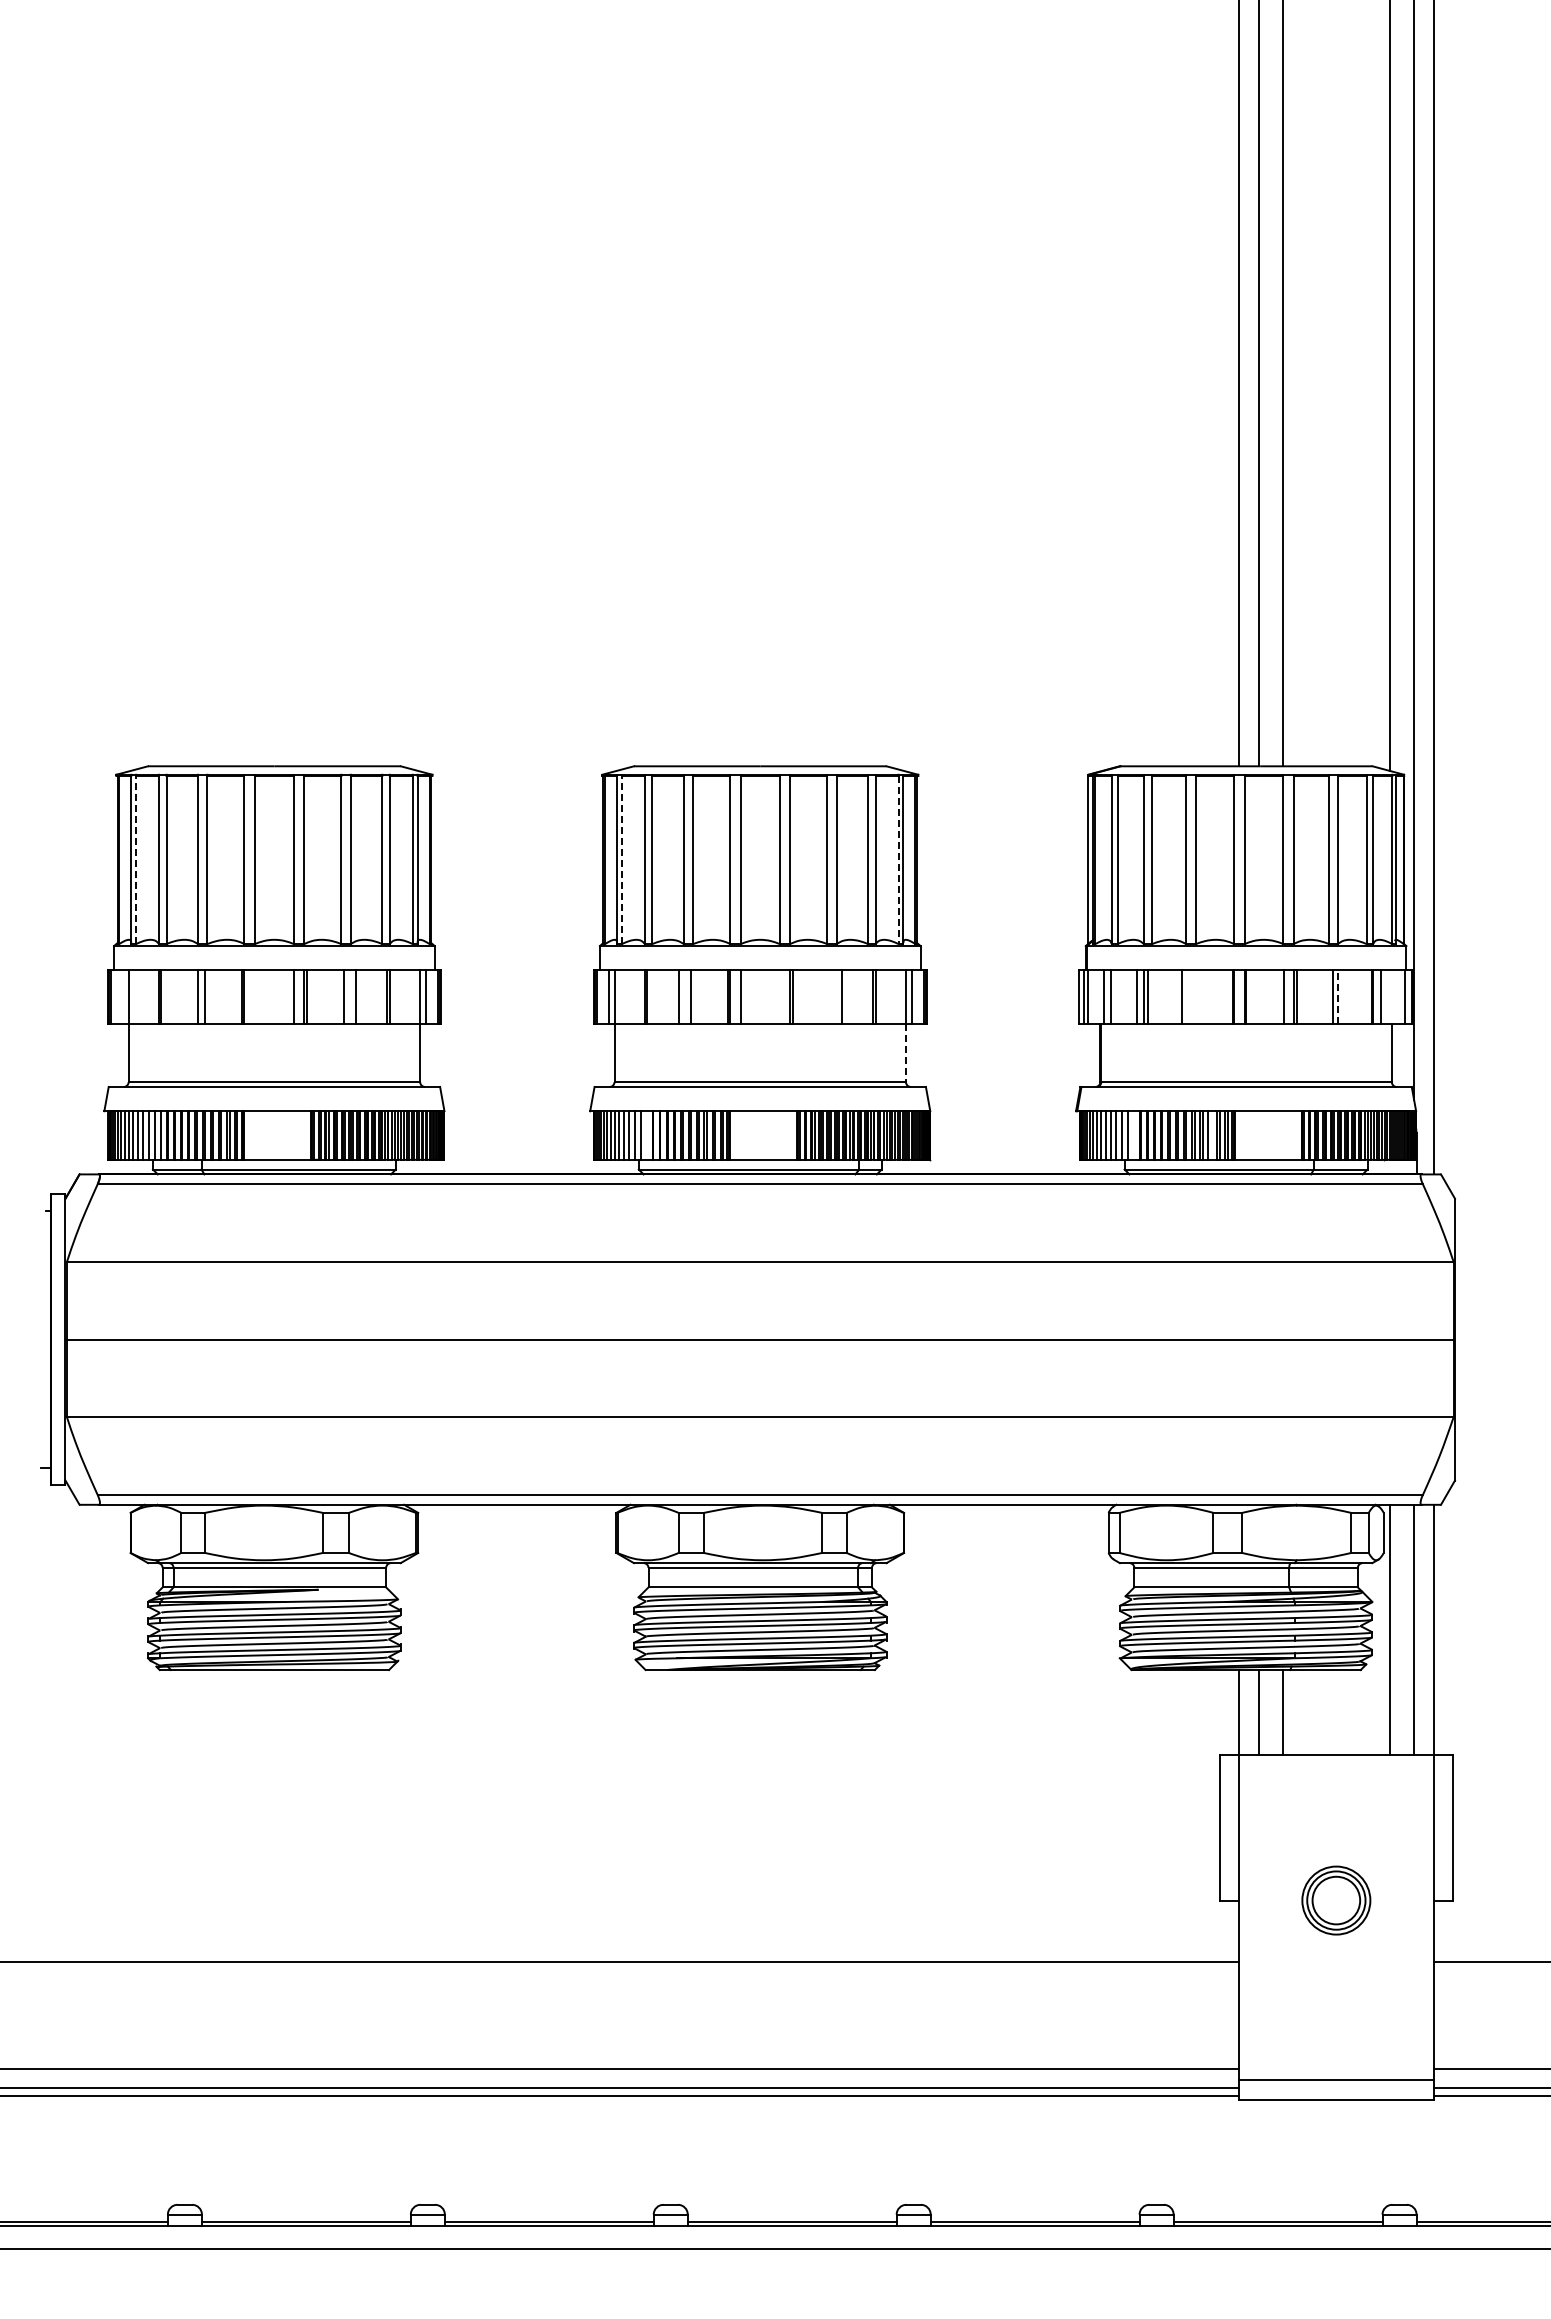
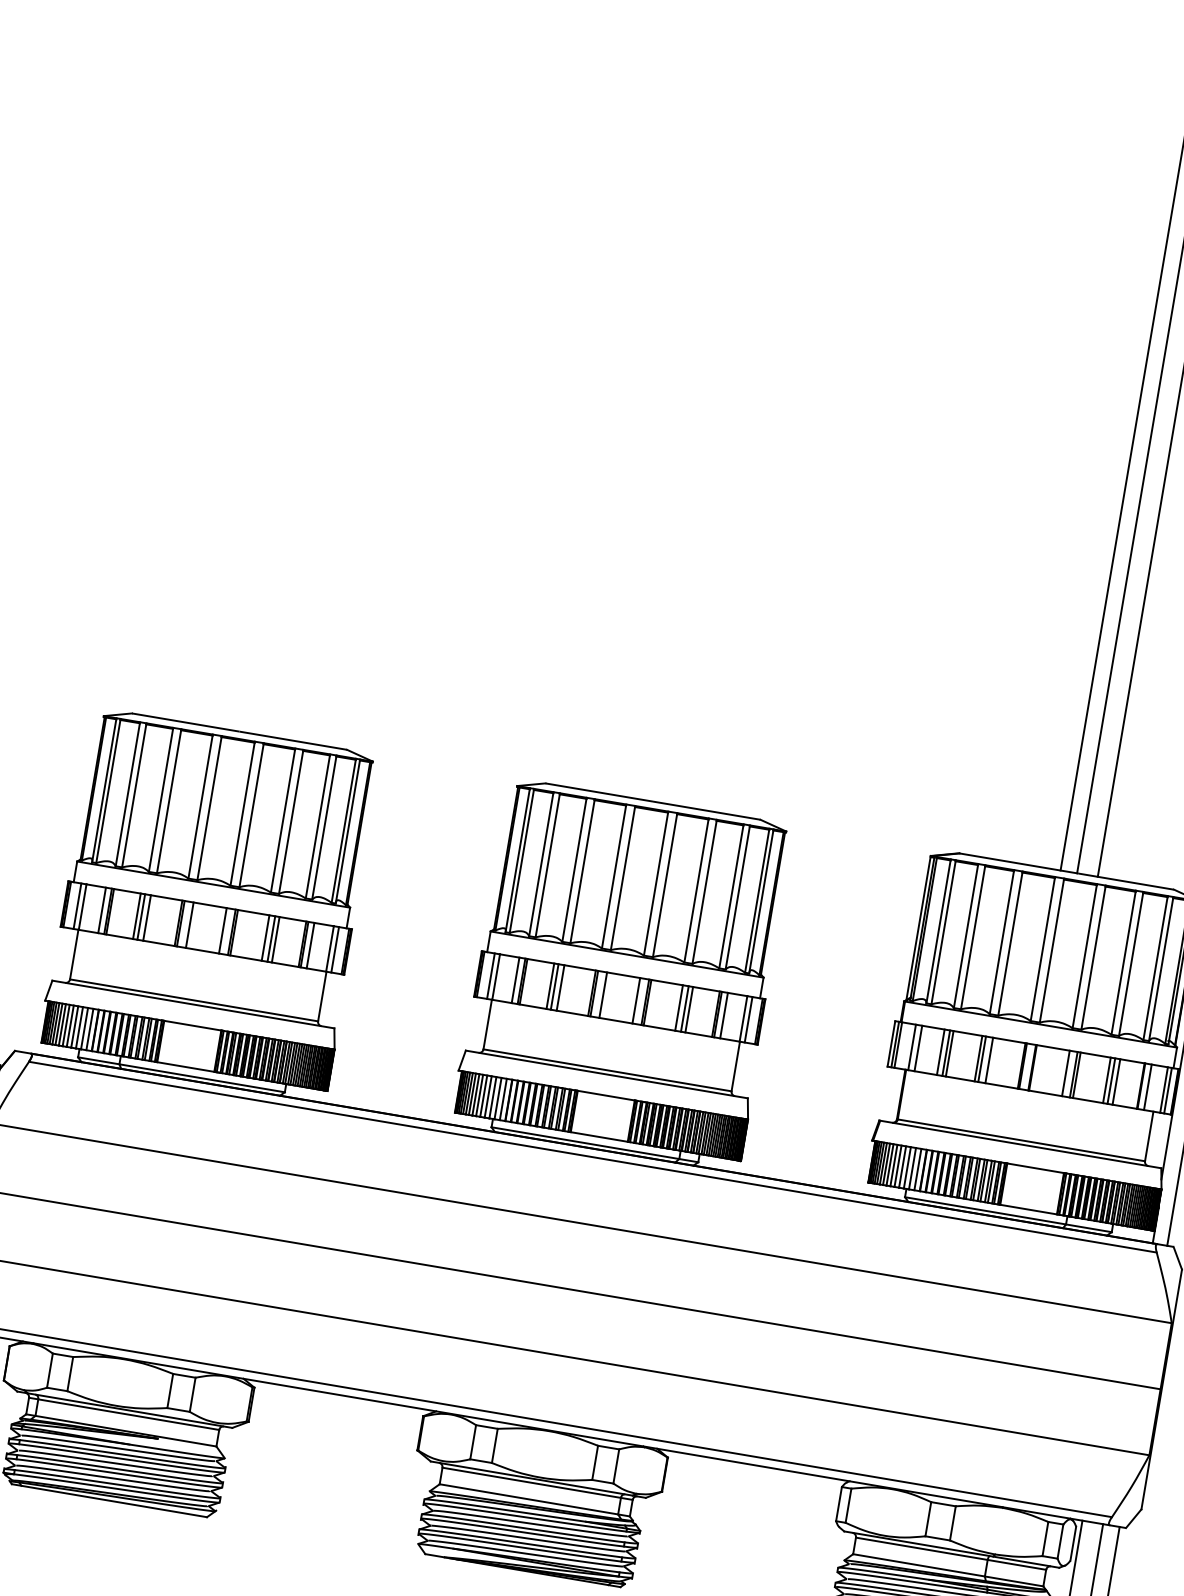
line: (136, 859) -> (108, 791), dashed -> solid
line: (621, 859) -> (521, 860), dashed -> solid
line: (898, 860) -> (757, 901), dashed -> solid
line: (123, 996) -> (77, 905), added
line: (151, 996) -> (101, 909), added
line: (192, 996) -> (136, 915), added
line: (254, 996) -> (189, 924), added
line: (350, 996) -> (271, 938), added
line: (396, 996) -> (310, 945), added
line: (637, 996) -> (515, 979), added
line: (683, 996) -> (554, 986), added
line: (779, 996) -> (636, 1000), added
line: (829, 996) -> (678, 1007), added
line: (836, 996) -> (684, 1008), added
line: (882, 996) -> (723, 1015), added
line: (1186, 996) -> (982, 1058), added
line: (1194, 996) -> (989, 1059), added
line: (1343, 996) -> (1116, 1081), added
line: (1399, 996) -> (1163, 1089), added
line: (1337, 997) -> (1110, 1081), dashed -> solid
line: (906, 1053) -> (736, 1067), dashed -> solid
line: (646, 1135) -> (503, 1099), added
line: (1133, 1135) -> (917, 1169), added
line: (1211, 1135) -> (983, 1180), added

